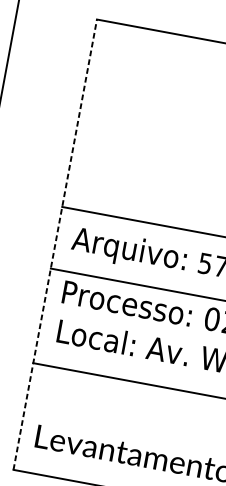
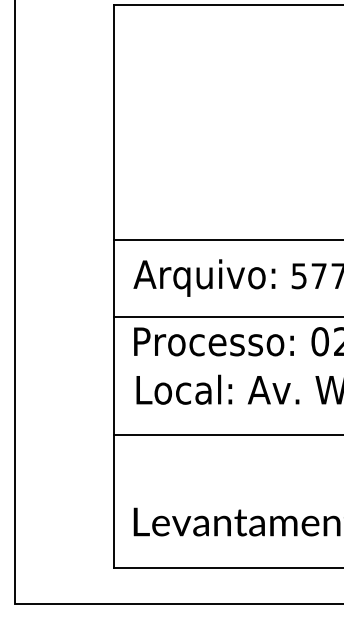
line: (55, 244) -> (113, 286), dashed -> solid

